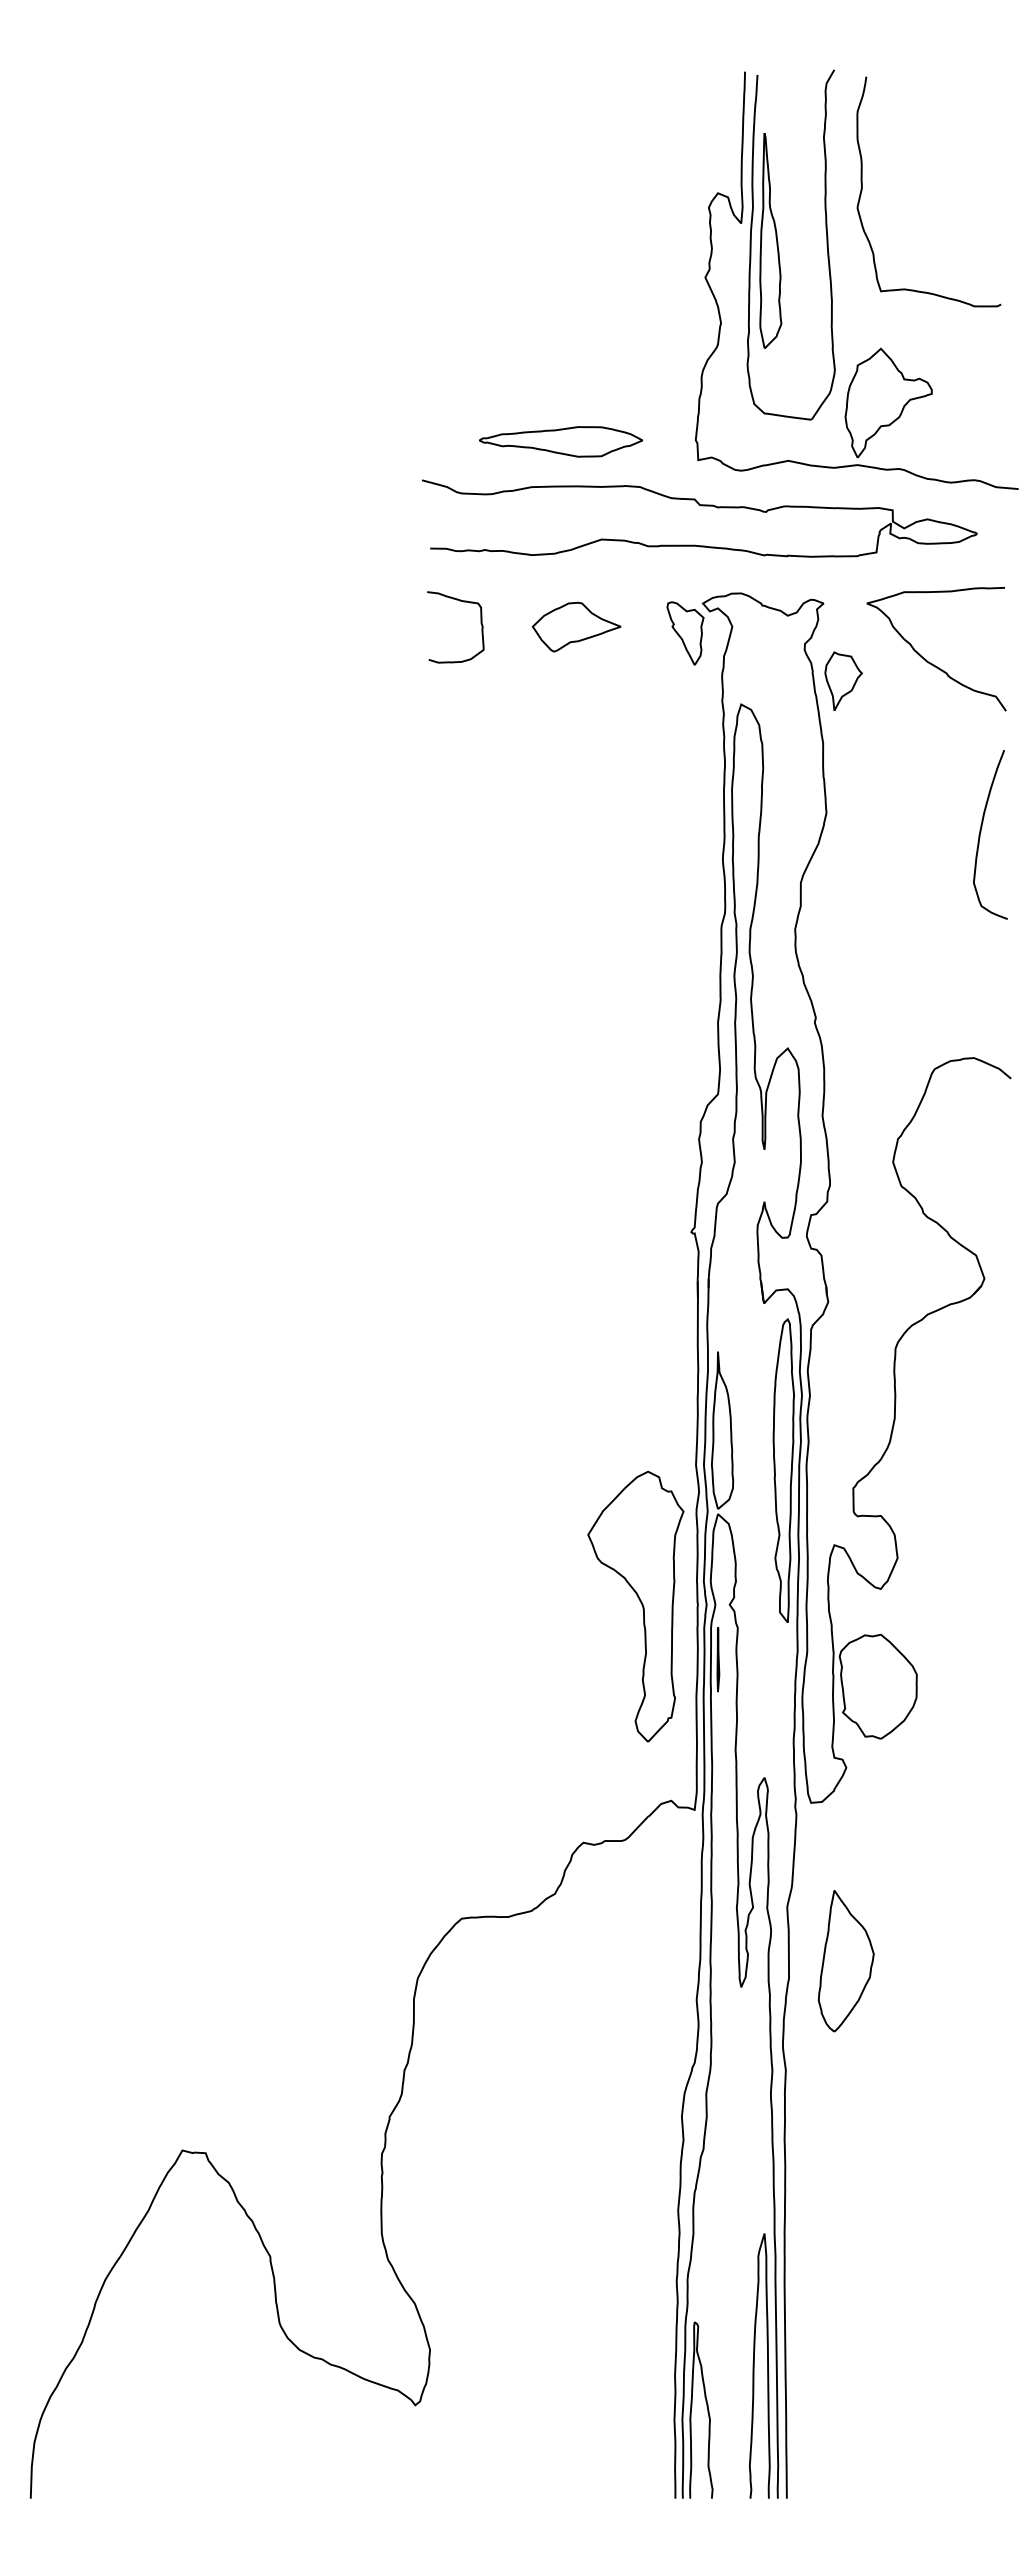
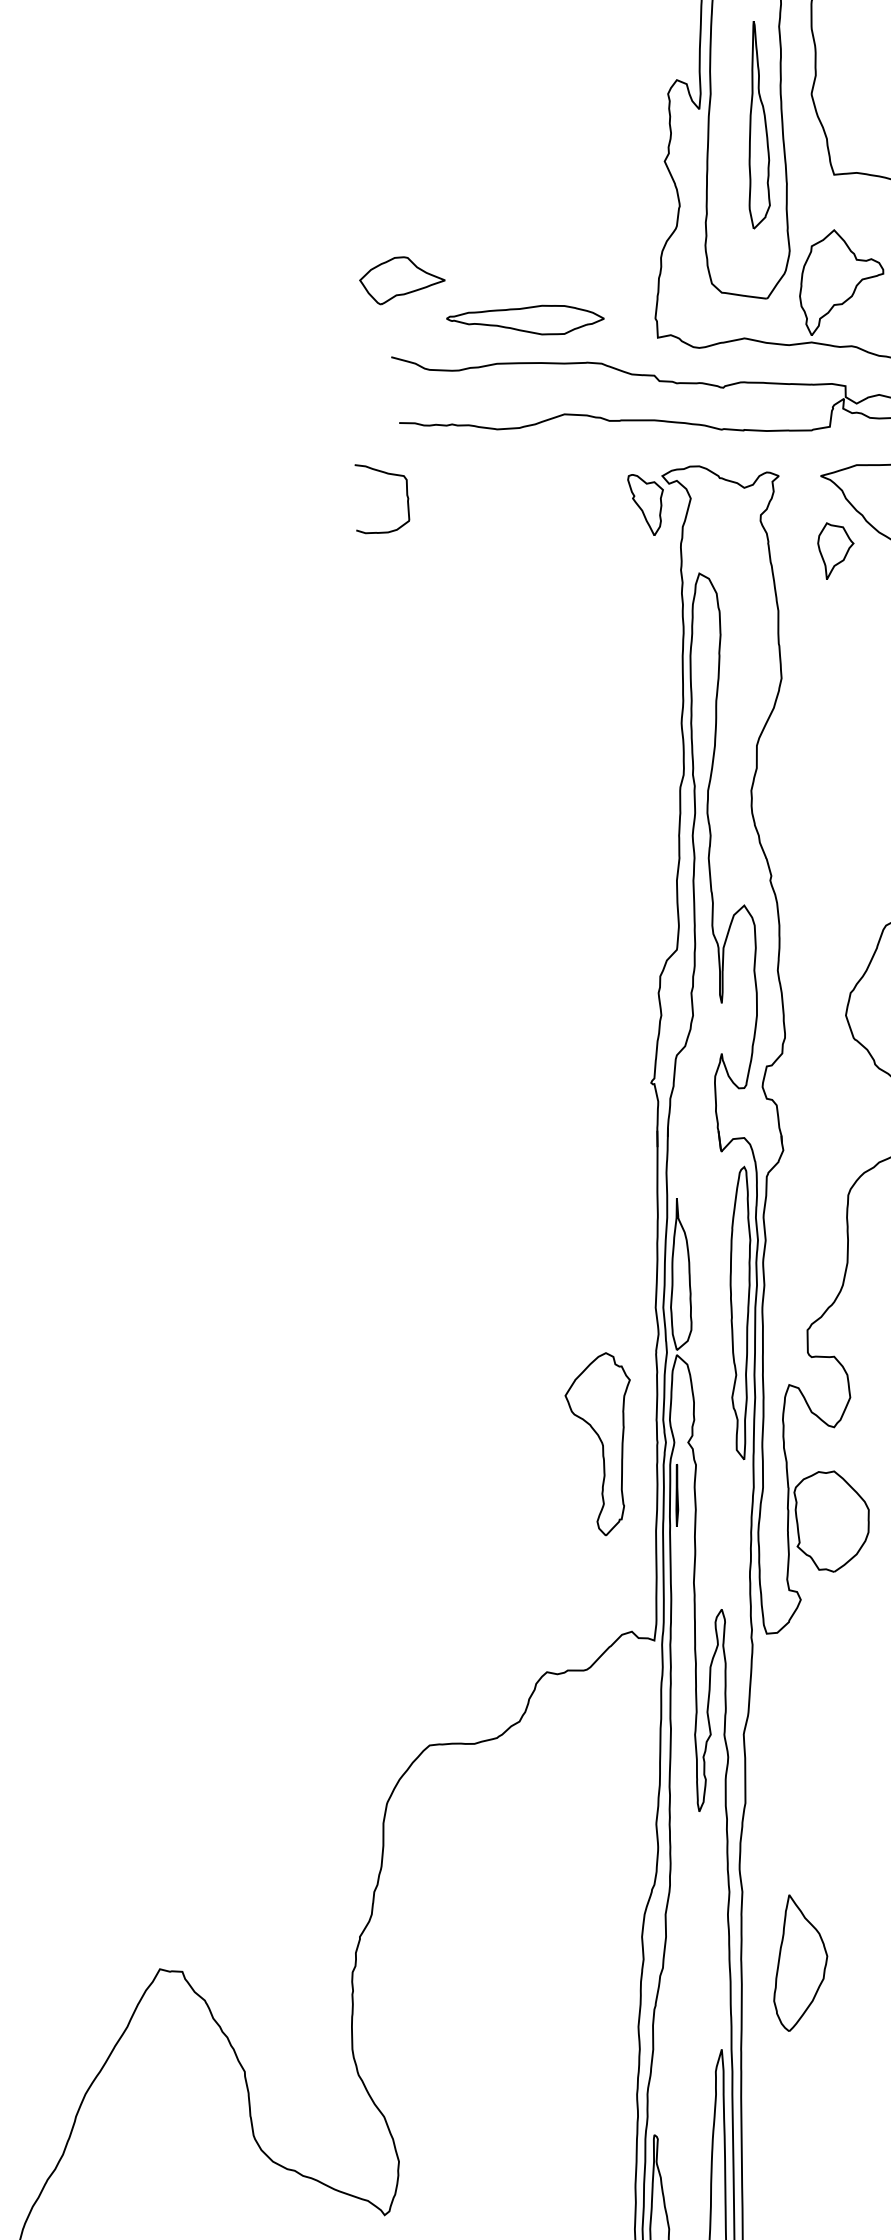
part: (770, 240) -> (759, 124), moved
curve: (480, 623) -> (406, 495), moved
part: (576, 626) -> (402, 280), moved
part: (843, 680) -> (835, 550), moved
part: (635, 1606) -> (597, 1444), size x0.7
part: (845, 1961) -> (799, 1963), moved

